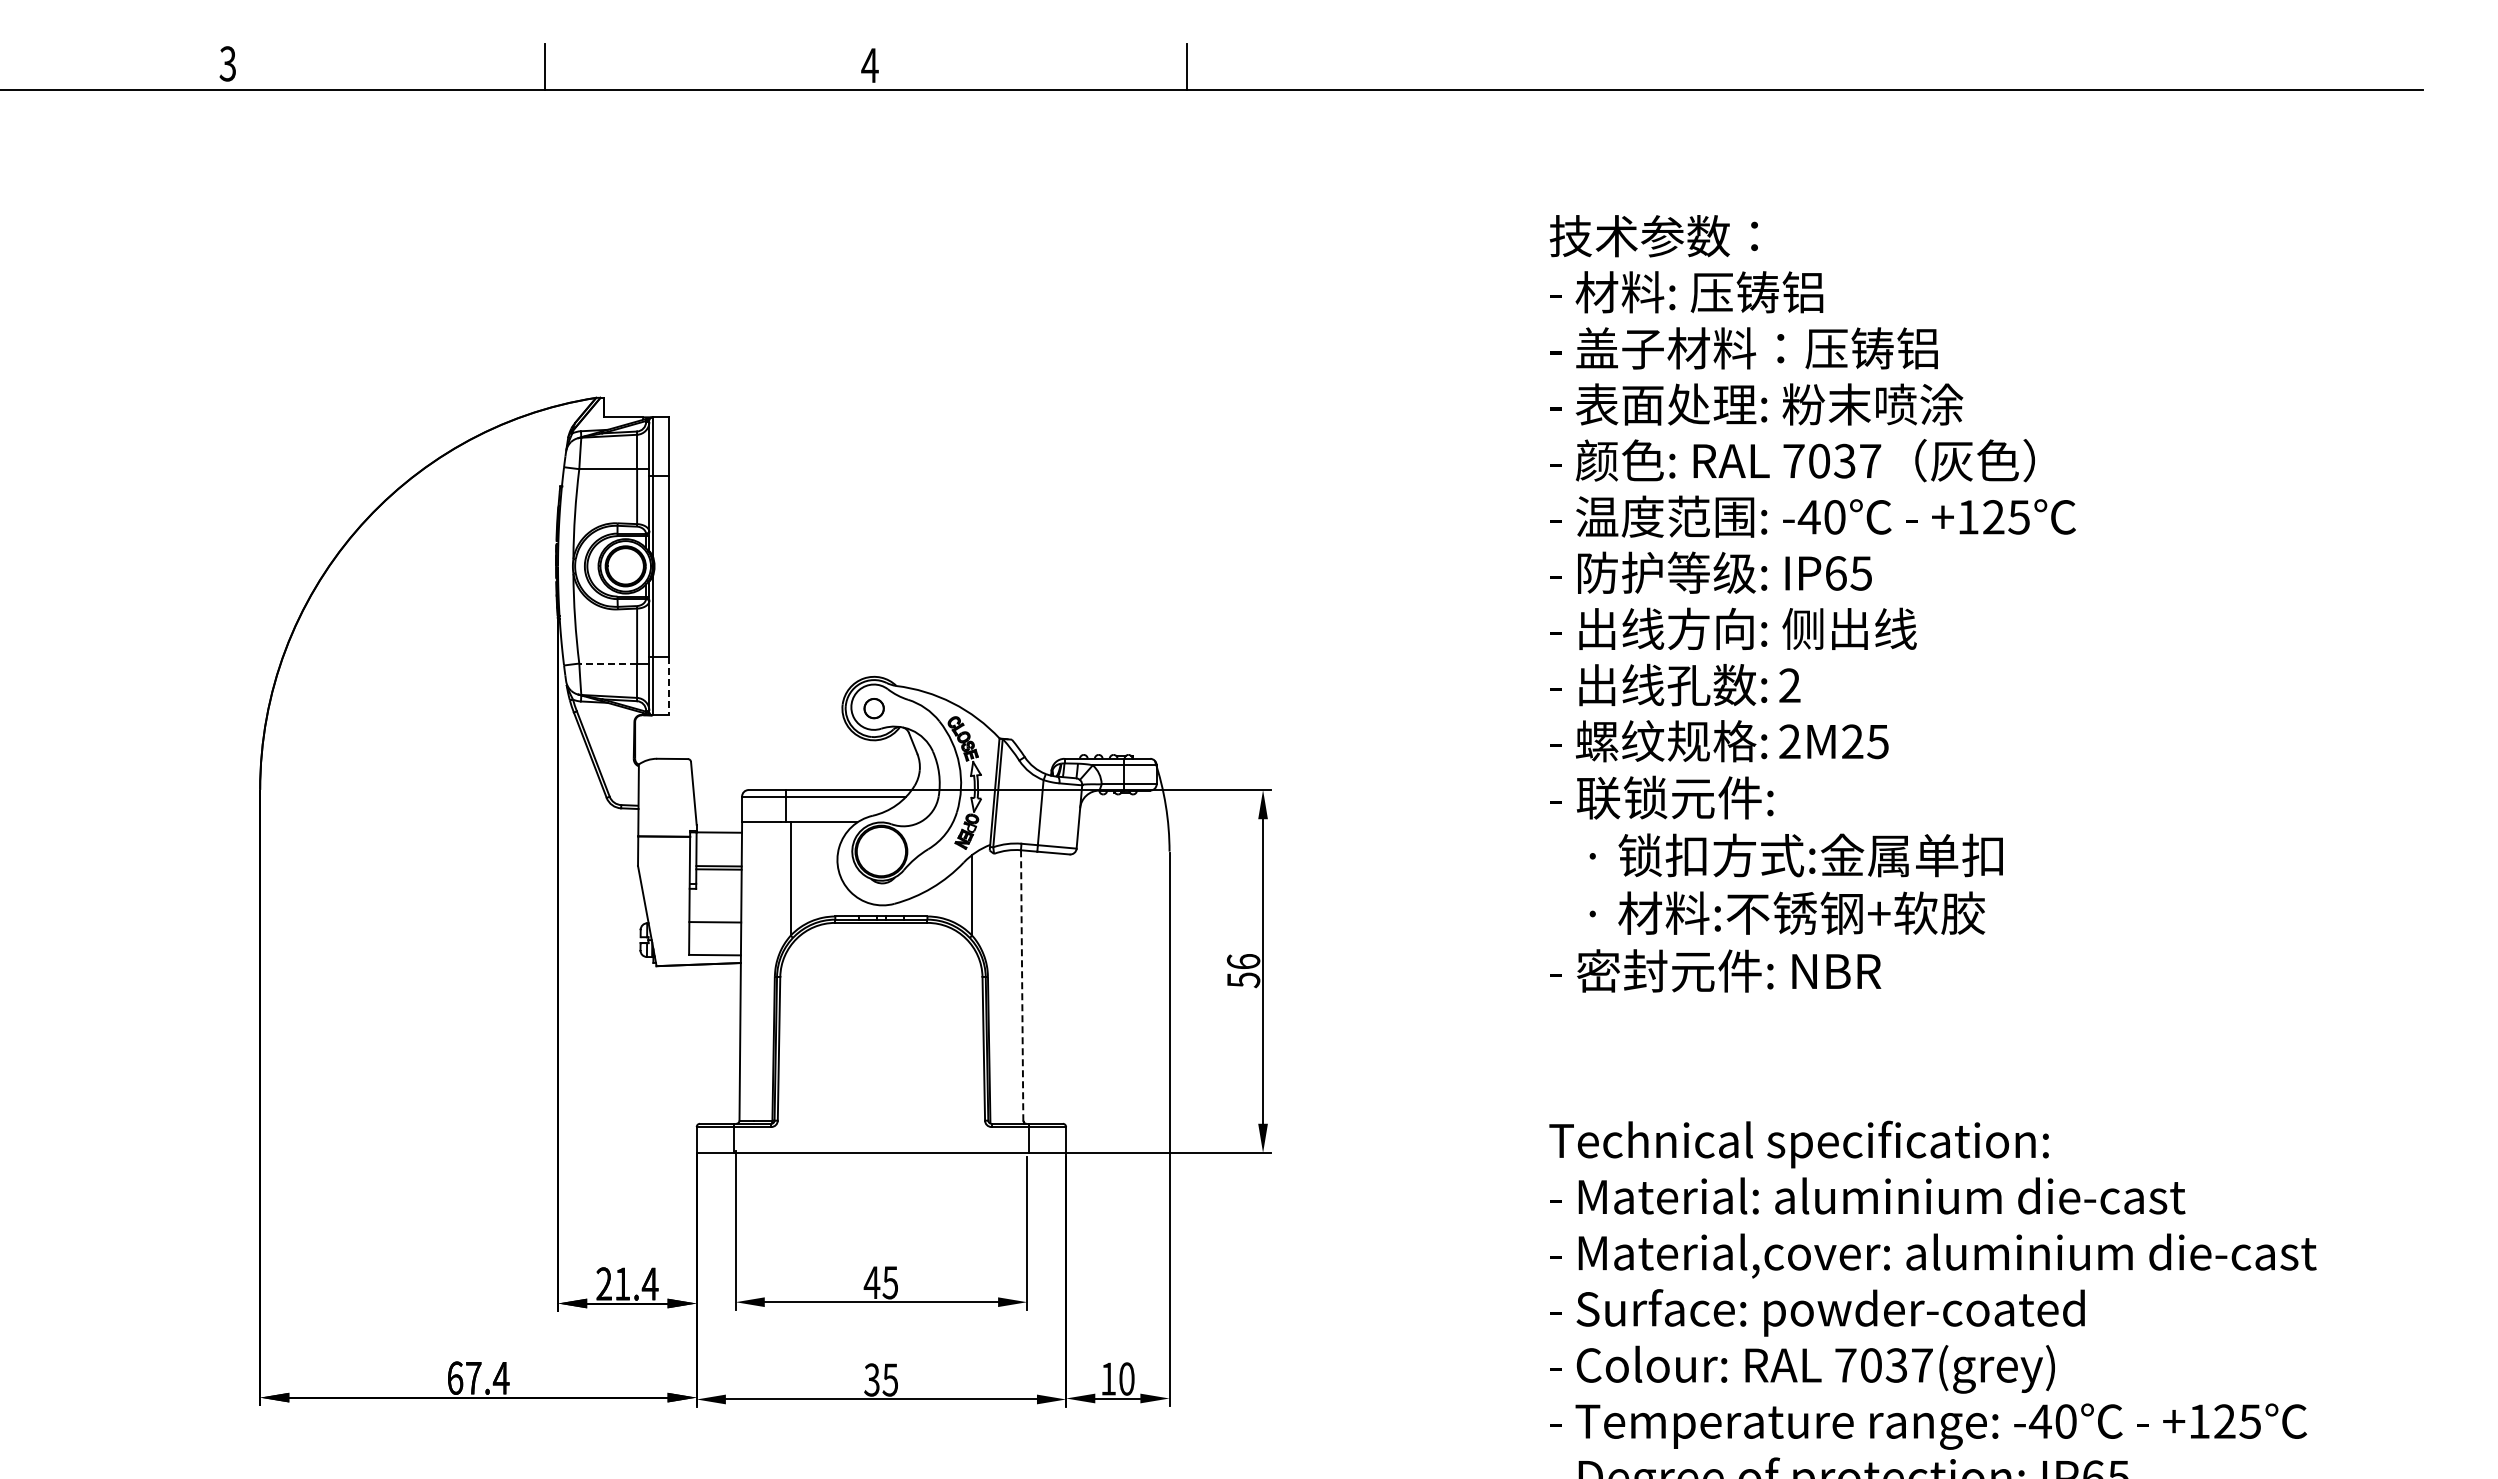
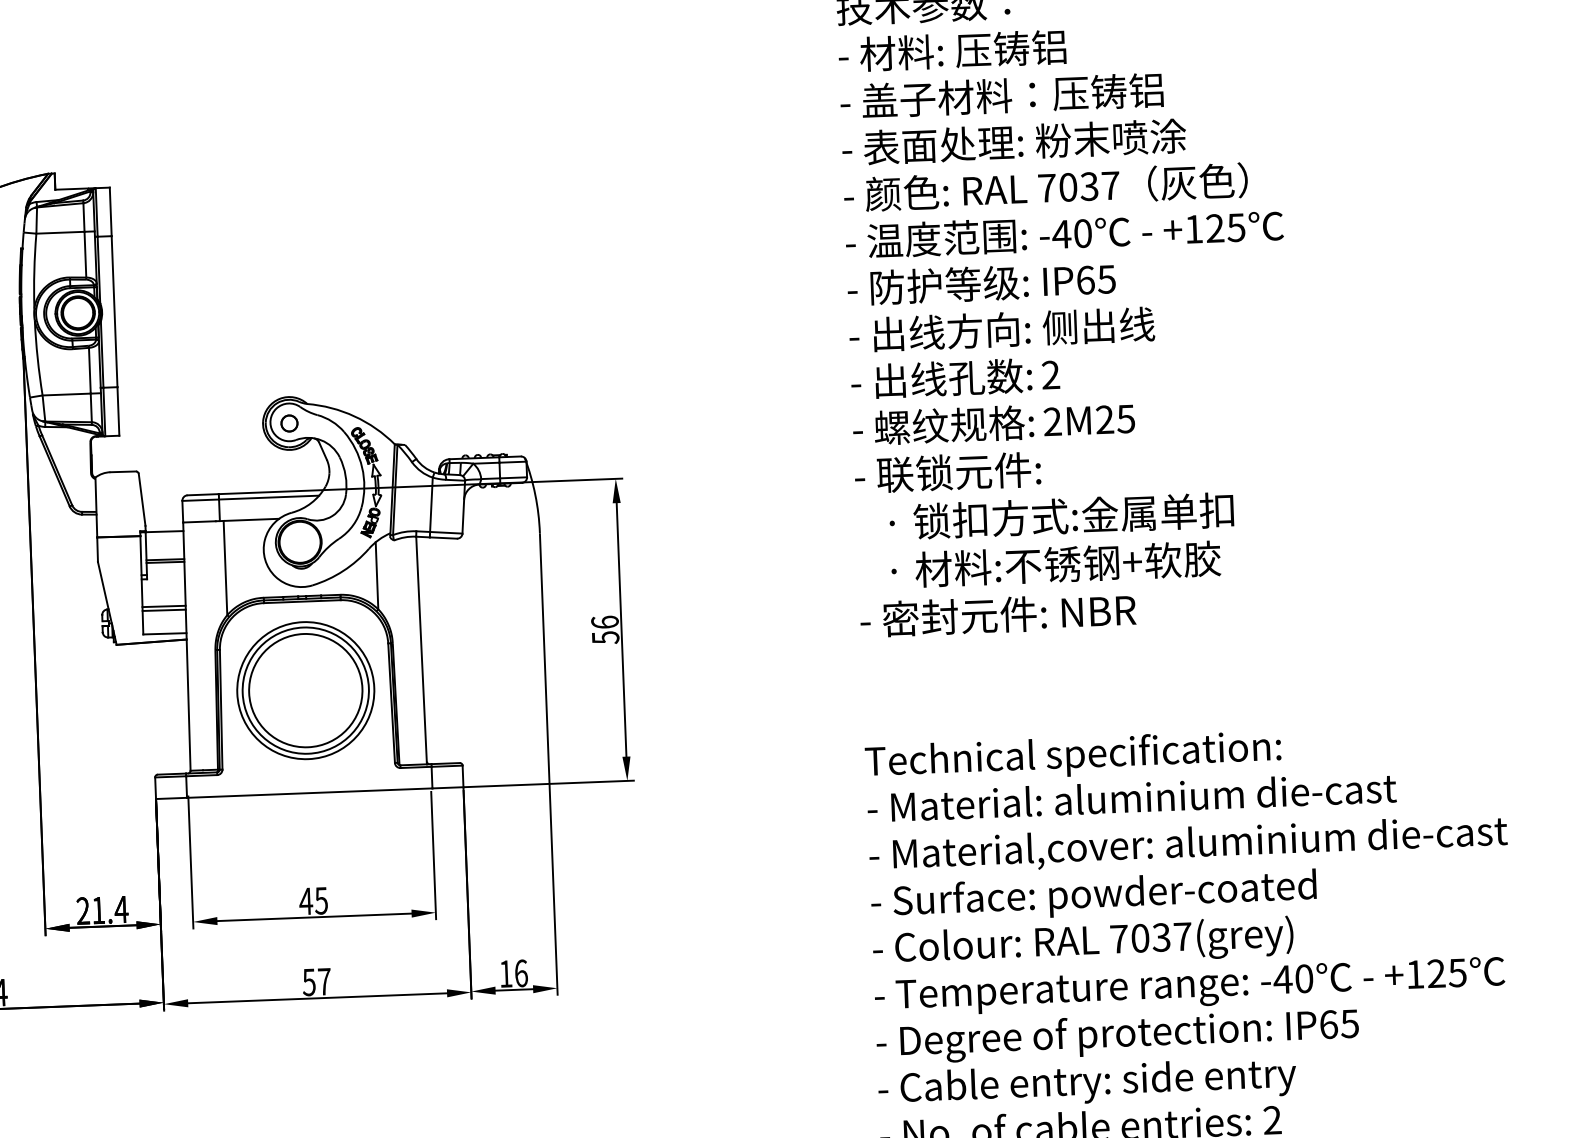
line: (608, 663) -> (66, 394), dashed -> solid
line: (669, 686) -> (118, 411), dashed -> solid
line: (715, 926) -> (164, 609), added
line: (1022, 987) -> (421, 650), dashed -> solid
part: (881, 1029) -> (305, 690), added
text: (1126, 1378) -> (520, 973), 10 -> 16
text: (881, 1379) -> (317, 981), 35 -> 57

